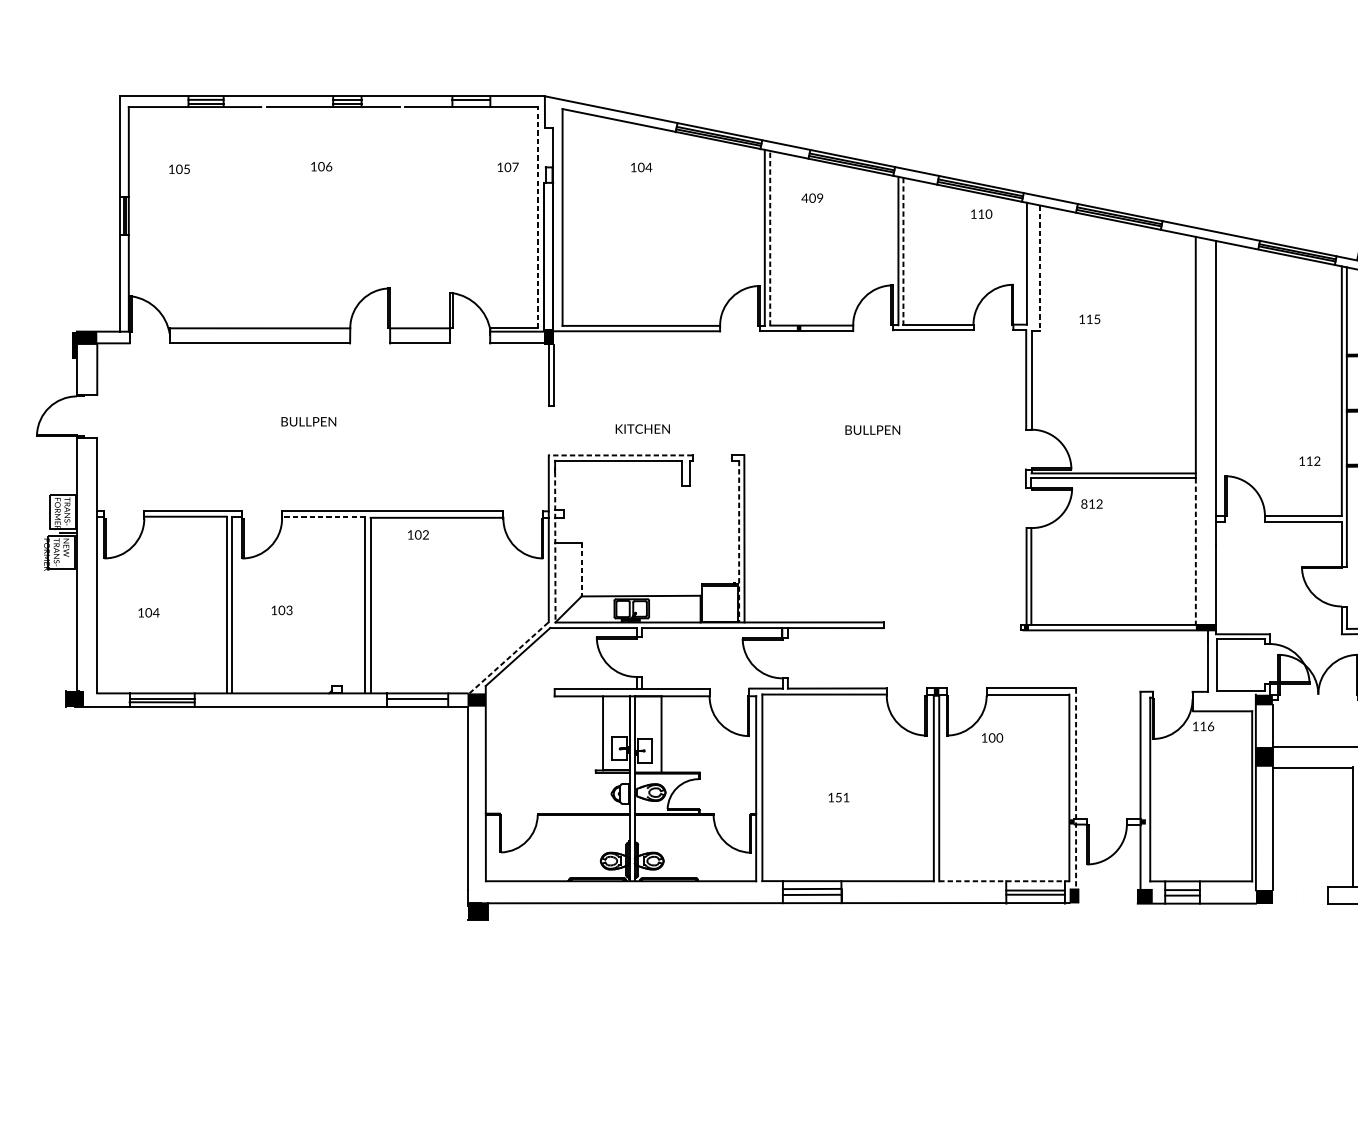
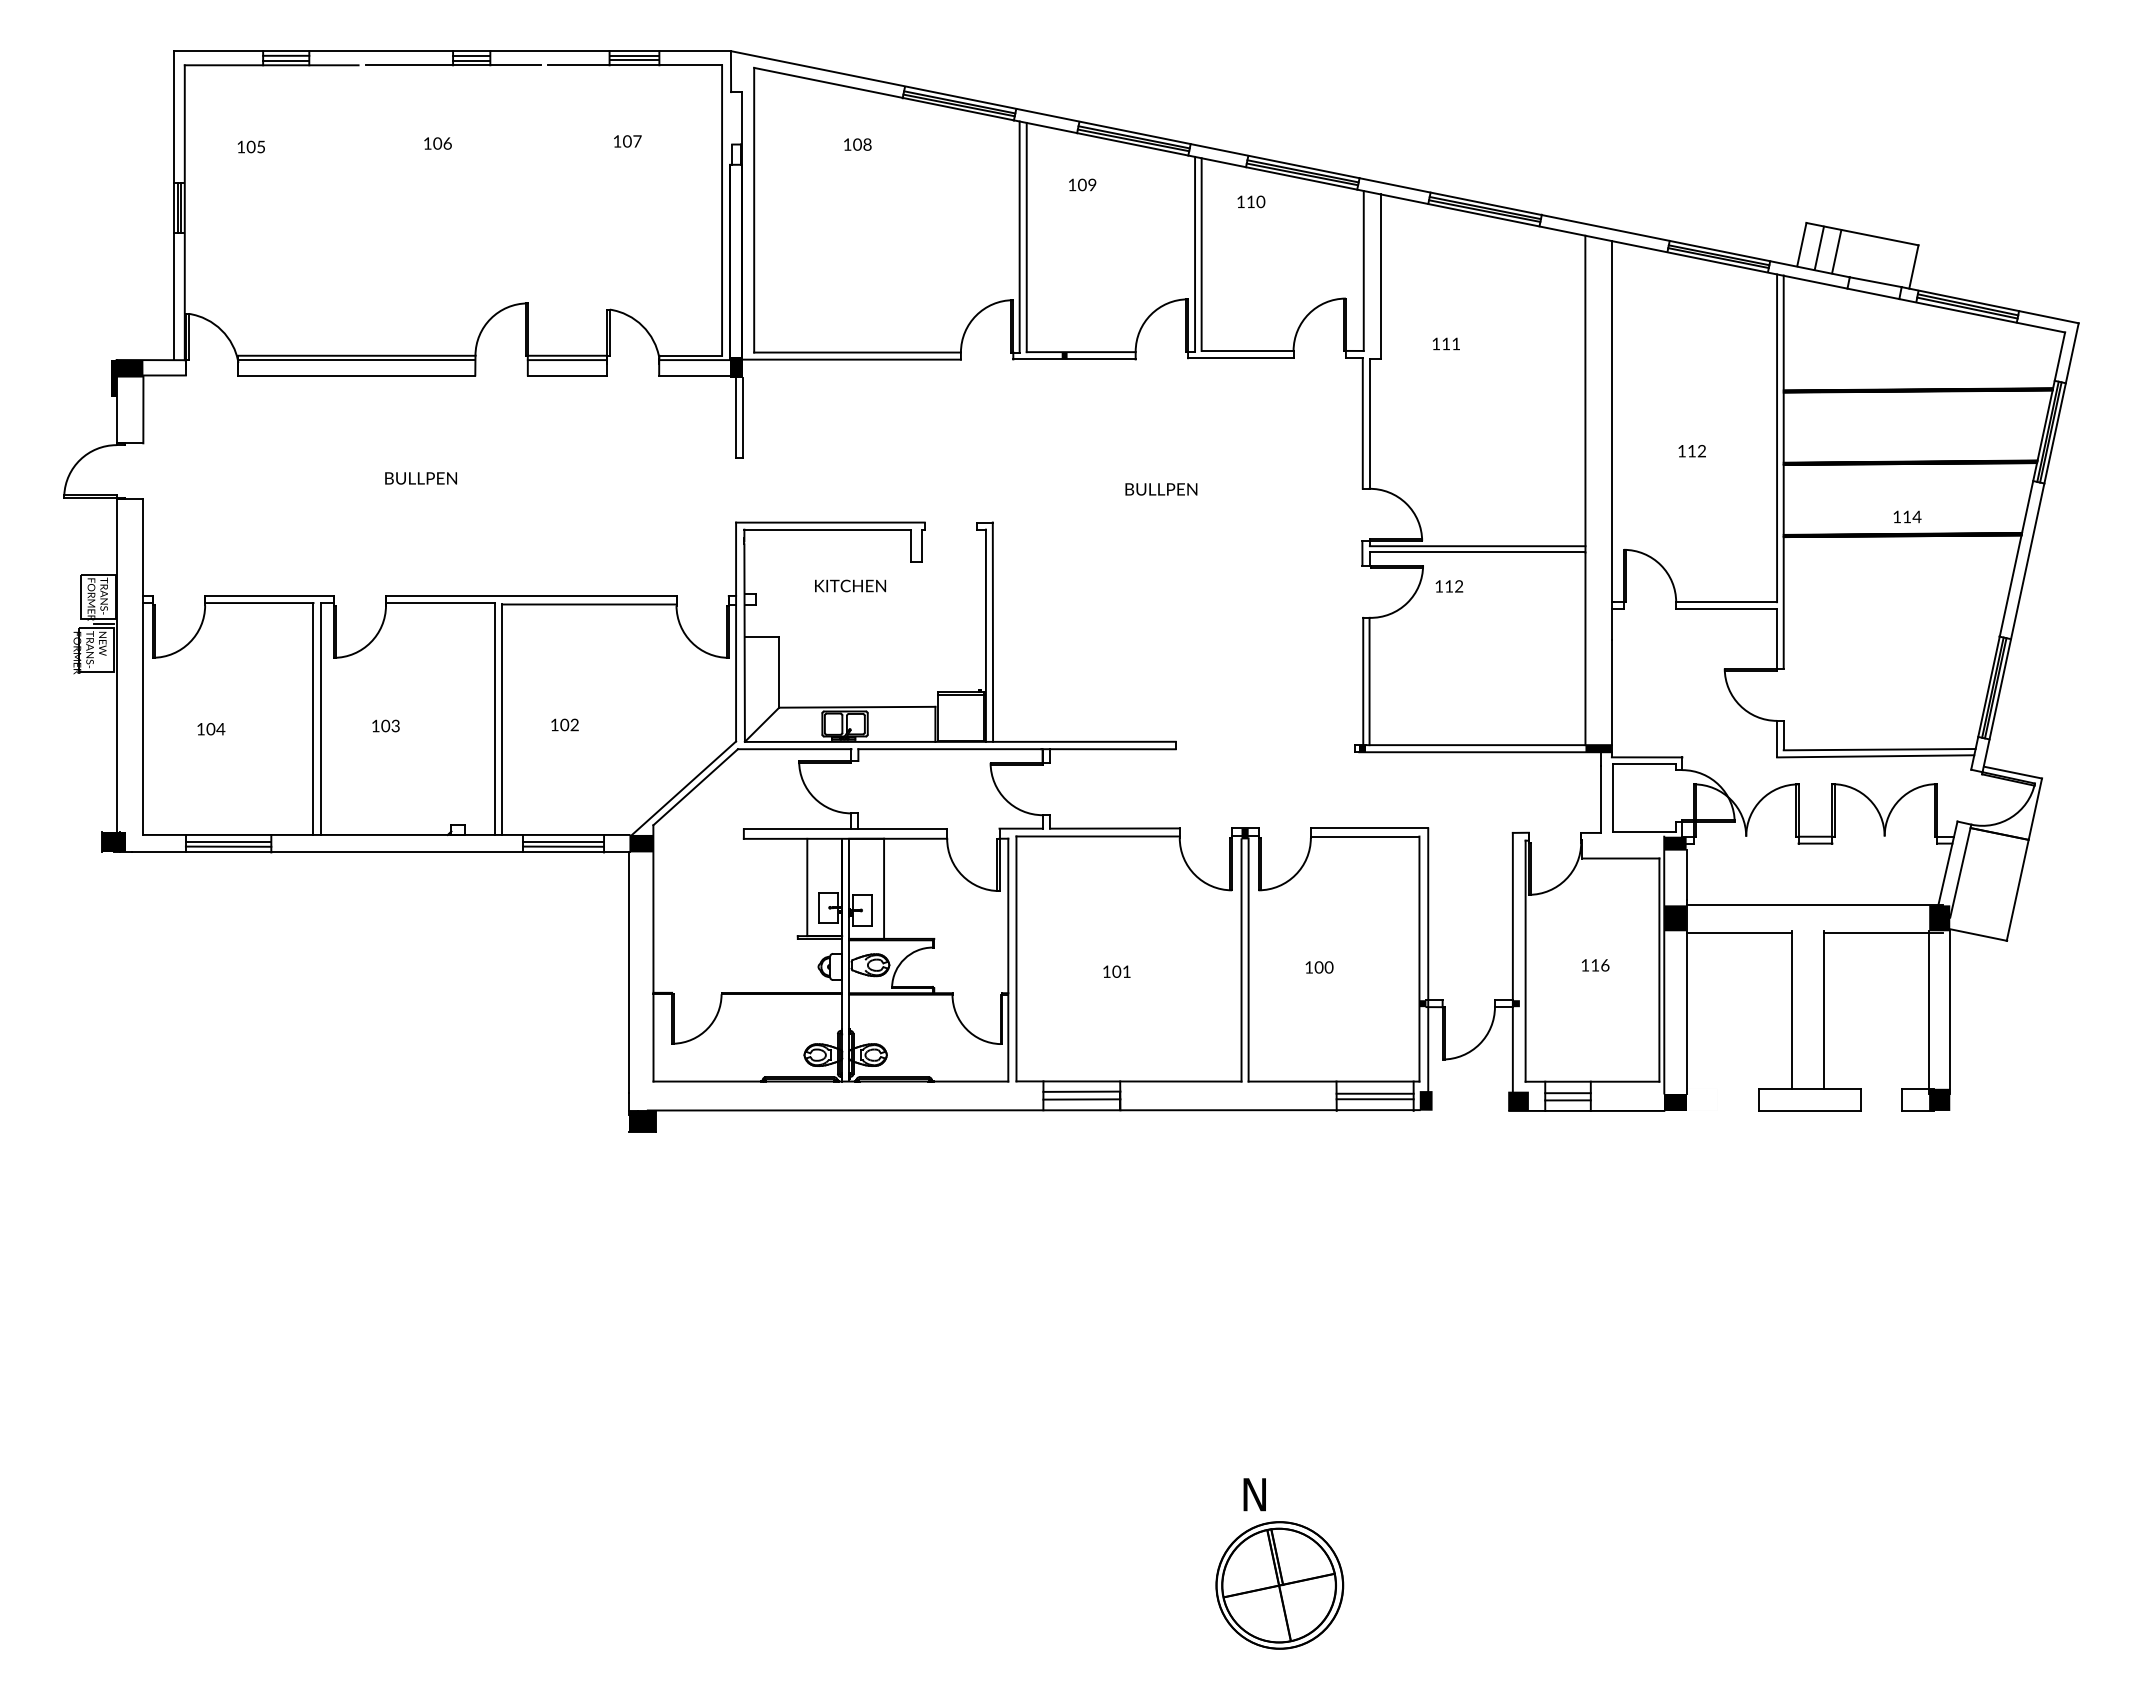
line: (471, 103) -> (634, 60), added
text: (507, 167) -> (627, 141), moved
text: (648, 167) -> (866, 144), 104 -> 108
text: (804, 197) -> (1071, 184), 409 -> 109
text: (981, 213) -> (1251, 201), moved
line: (538, 217) -> (722, 210), dashed -> solid
line: (770, 238) -> (1026, 237), dashed -> solid
line: (903, 251) -> (1201, 255), dashed -> solid
line: (1040, 268) -> (1381, 277), dashed -> solid
text: (1096, 318) -> (1455, 343), 115 -> 111
line: (259, 331) -> (356, 360), added
line: (419, 331) -> (566, 360), added
text: (642, 428) -> (850, 585), moved
line: (619, 455) -> (829, 522), dashed -> solid
text: (1309, 461) -> (1691, 451), moved
text: (1084, 504) -> (1439, 586), 812 -> 112
line: (323, 517) -> (440, 603), dashed -> solid
text: (418, 534) -> (564, 724), moved
line: (738, 542) -> (985, 636), dashed -> solid
line: (555, 547) -> (744, 643), dashed -> solid
line: (1195, 552) -> (1585, 649), dashed -> solid
line: (581, 569) -> (779, 672), dashed -> solid
line: (509, 657) -> (684, 788), dashed -> solid
line: (417, 702) -> (563, 846), added
text: (1203, 726) -> (1595, 965), moved
text: (992, 737) -> (1319, 967), moved
line: (1076, 789) -> (1428, 960), dashed -> solid
text: (838, 797) -> (1116, 971), 151 -> 101
line: (1004, 881) -> (1334, 1081), dashed -> solid

